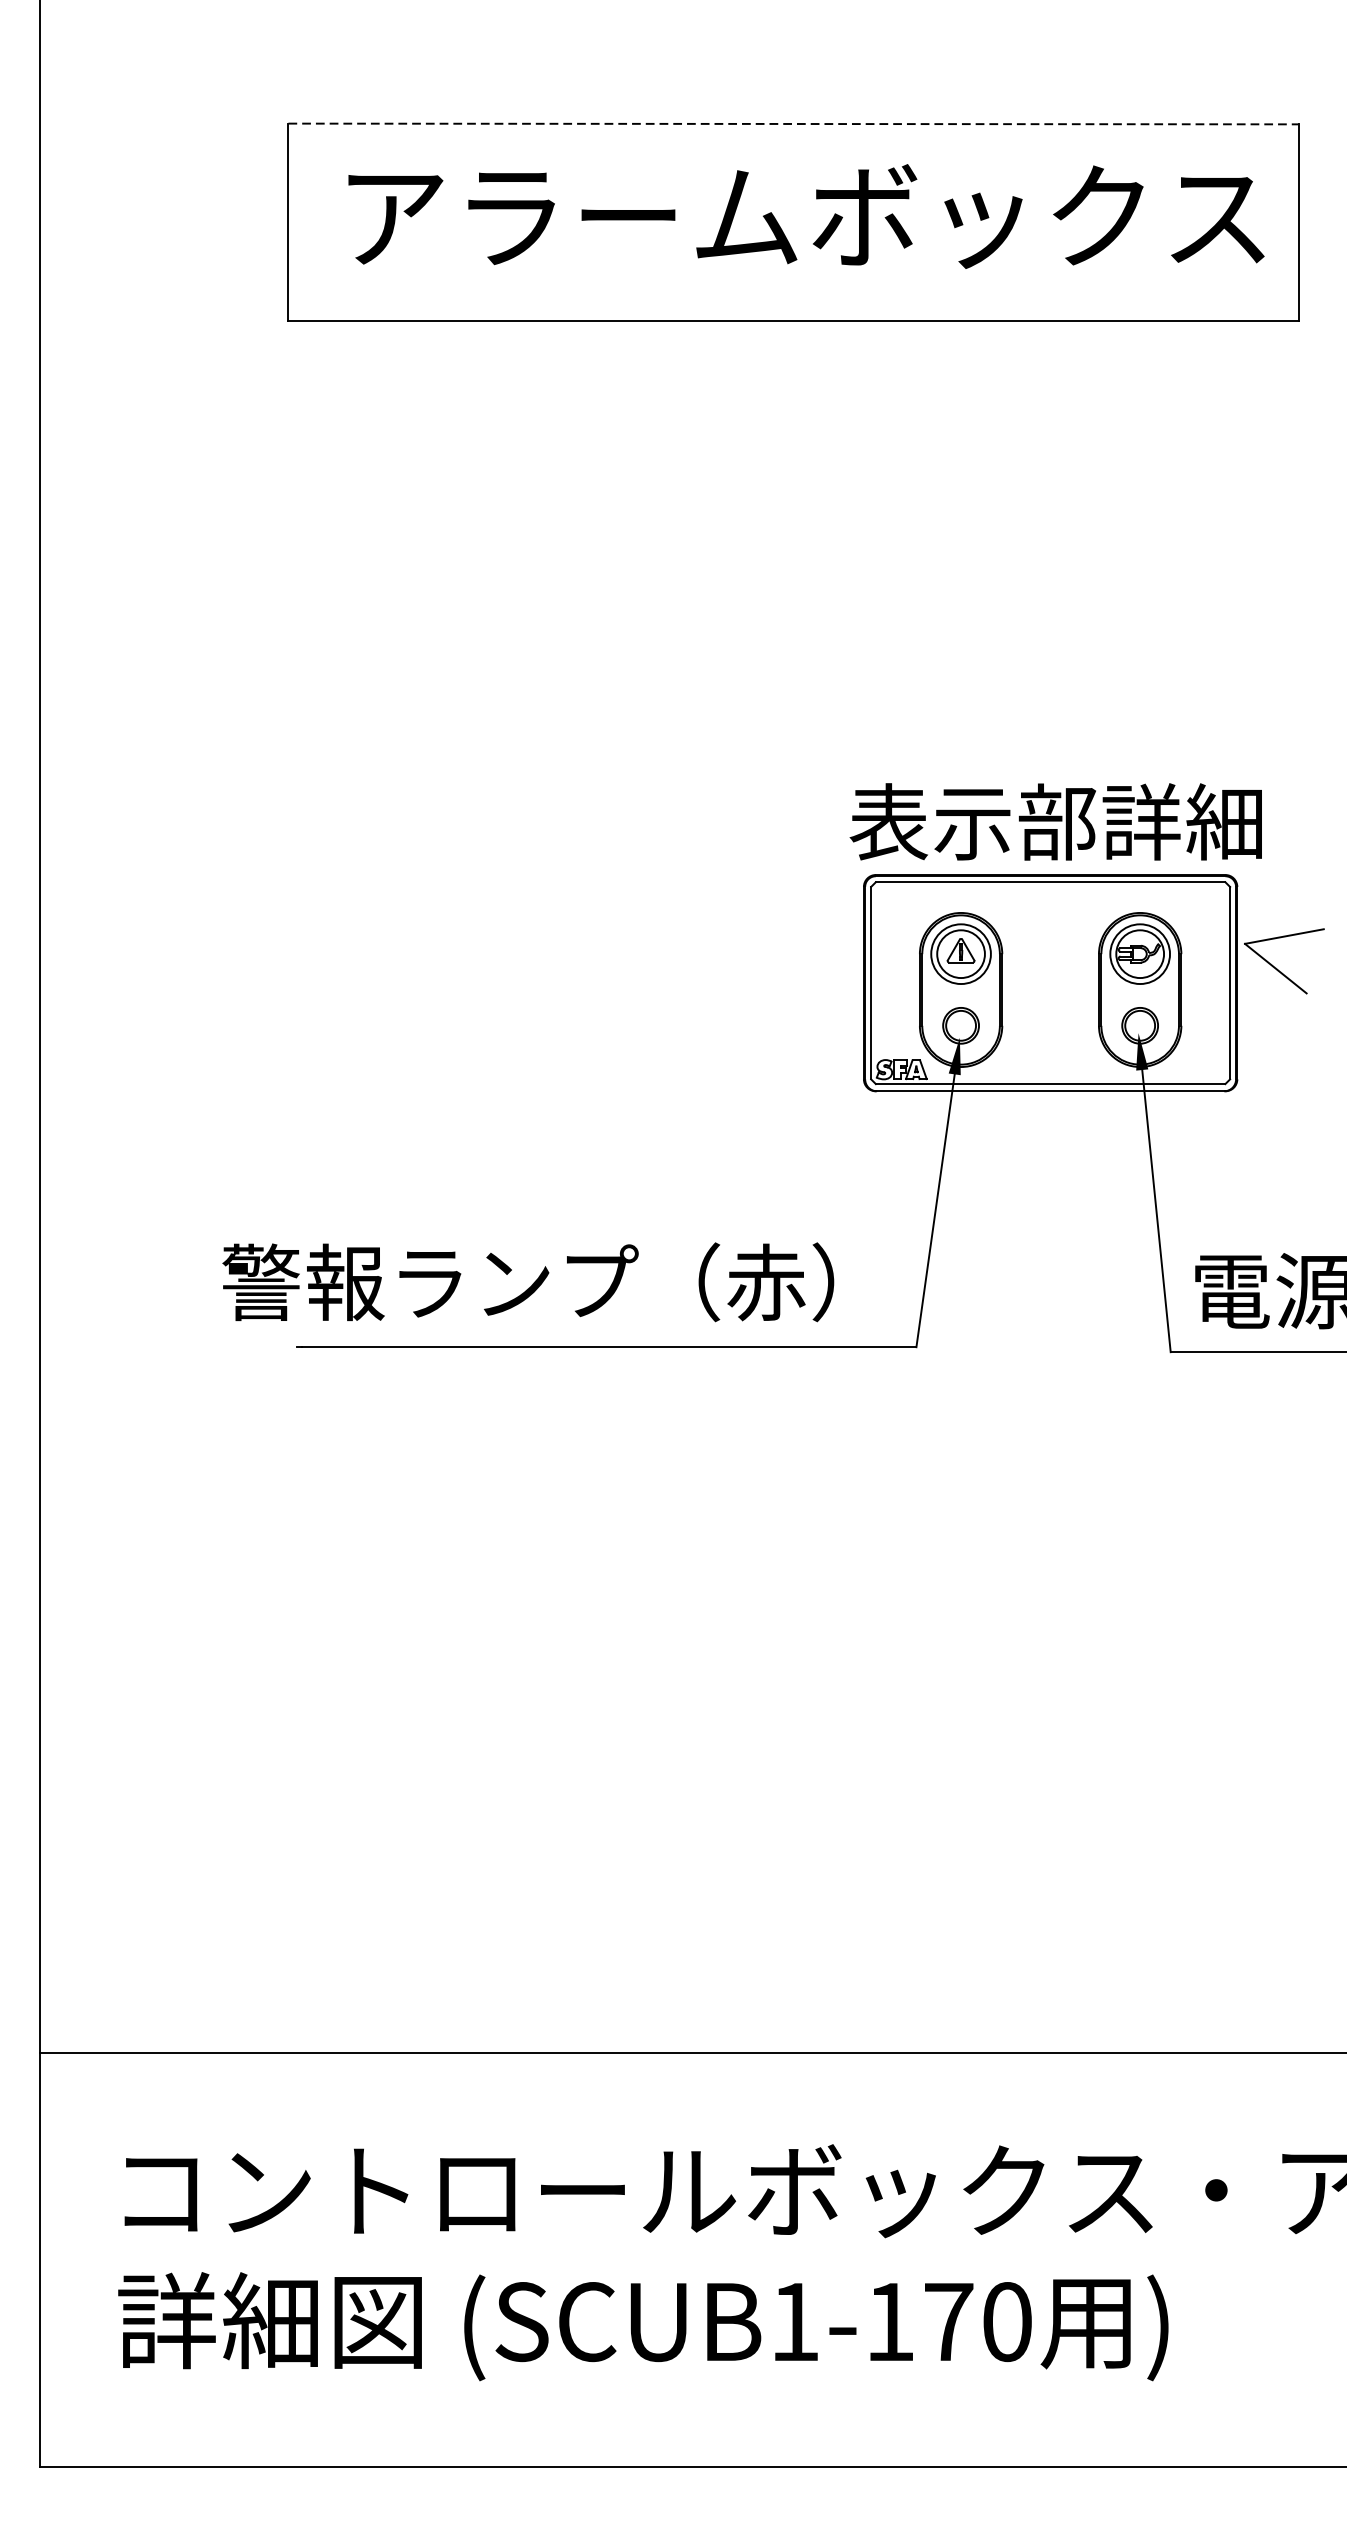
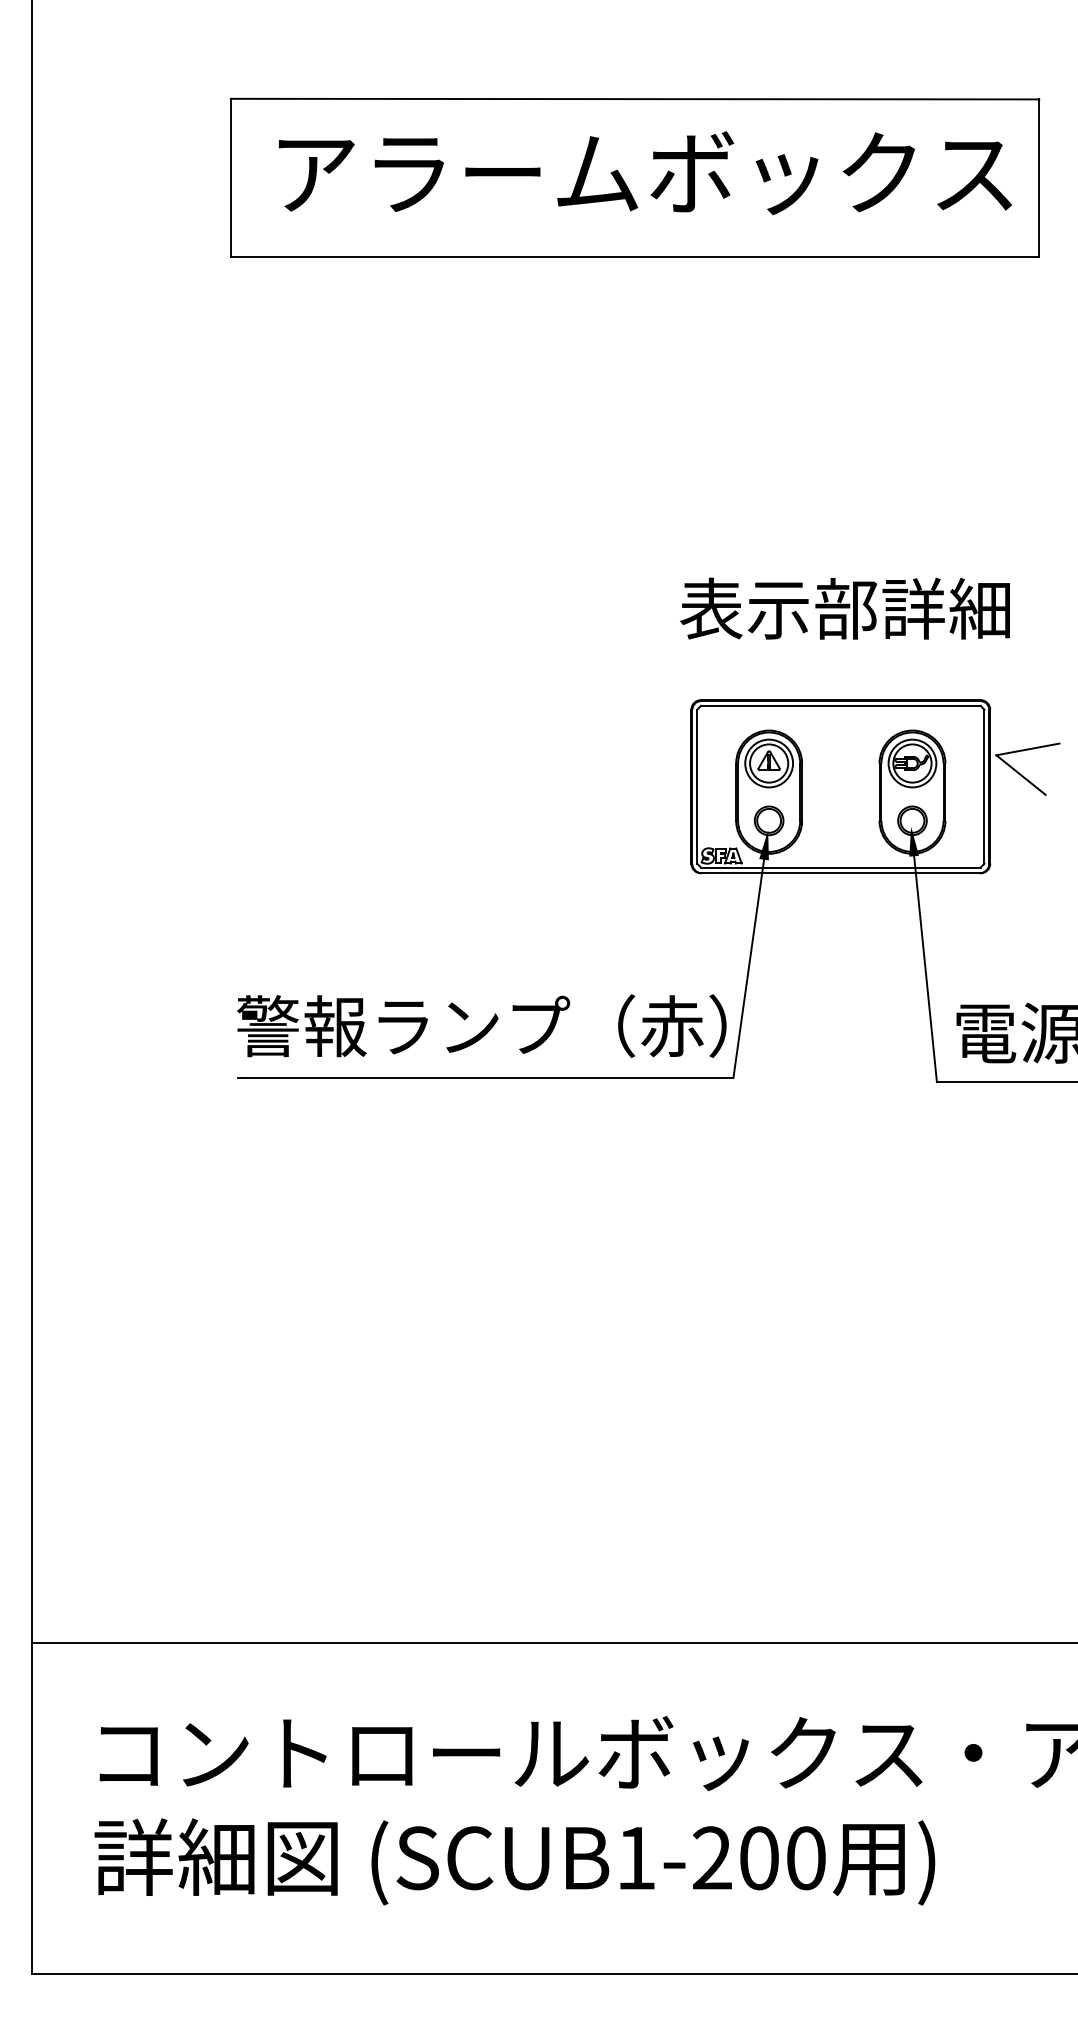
line: (794, 124) -> (635, 99), dashed -> solid
text: (1055, 821) -> (844, 608), moved
text: (527, 1281) -> (481, 1025), moved
text: (919, 2322) -> (735, 1858), (SCUB1-170 -> (SCUB1-200

